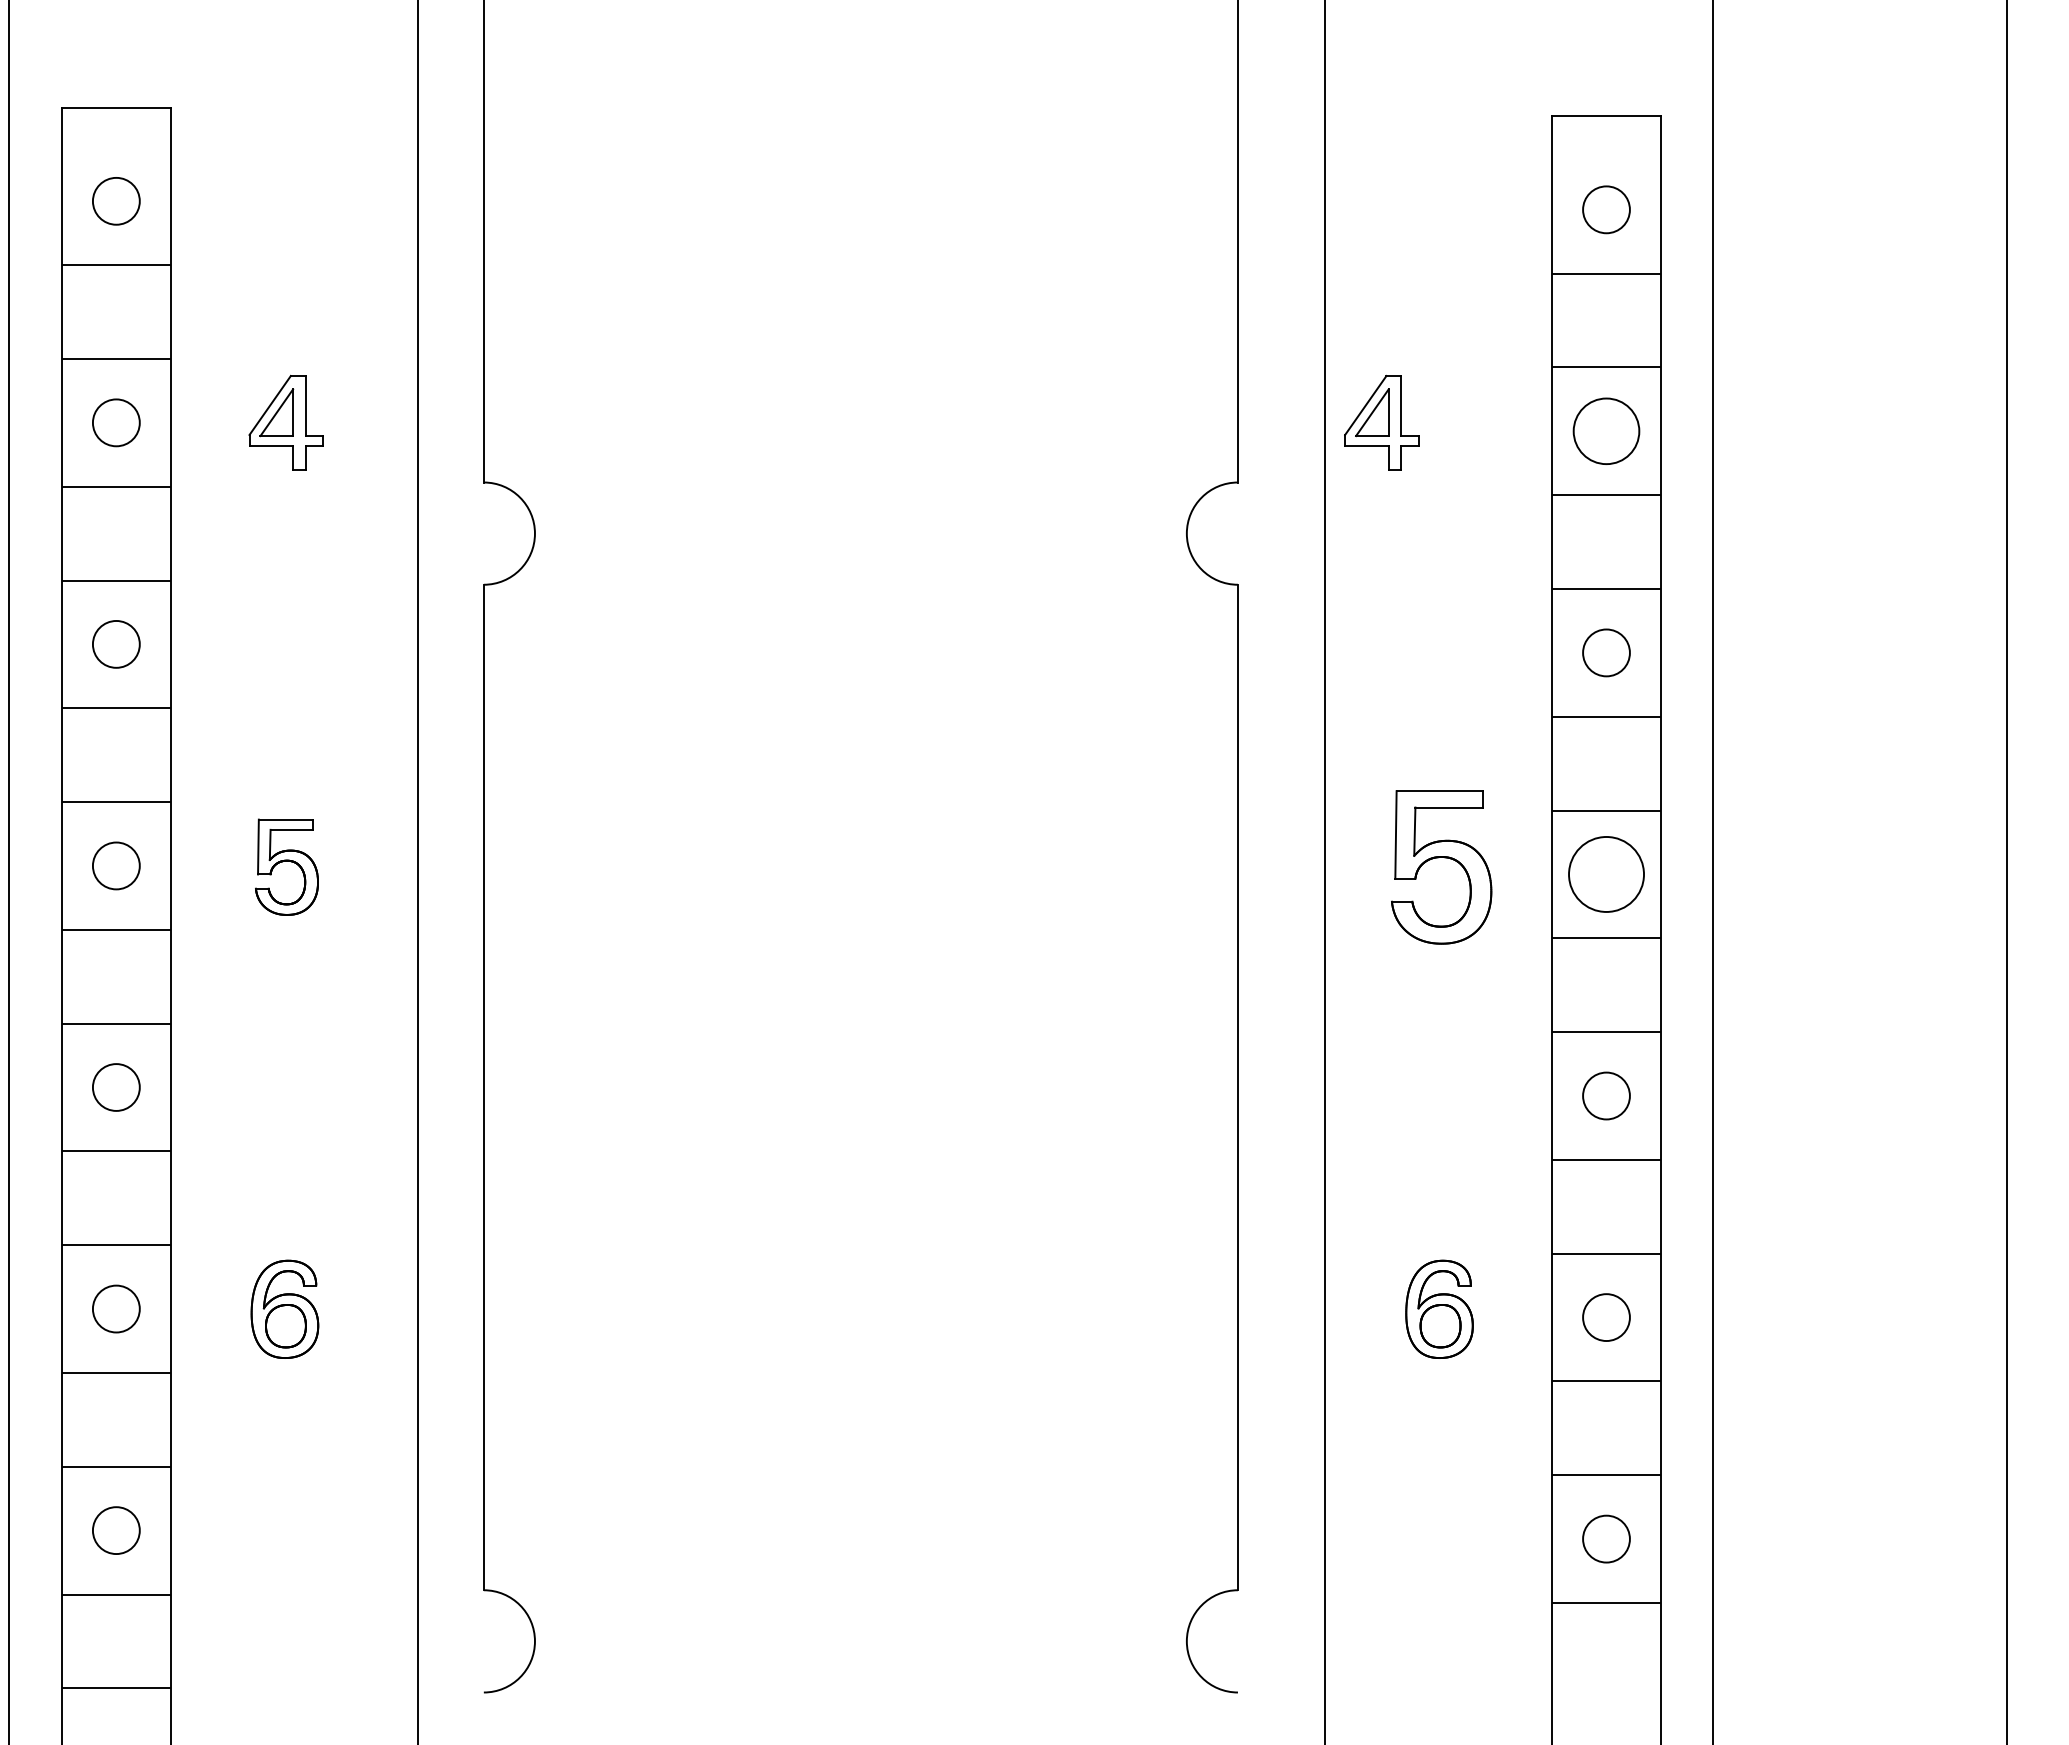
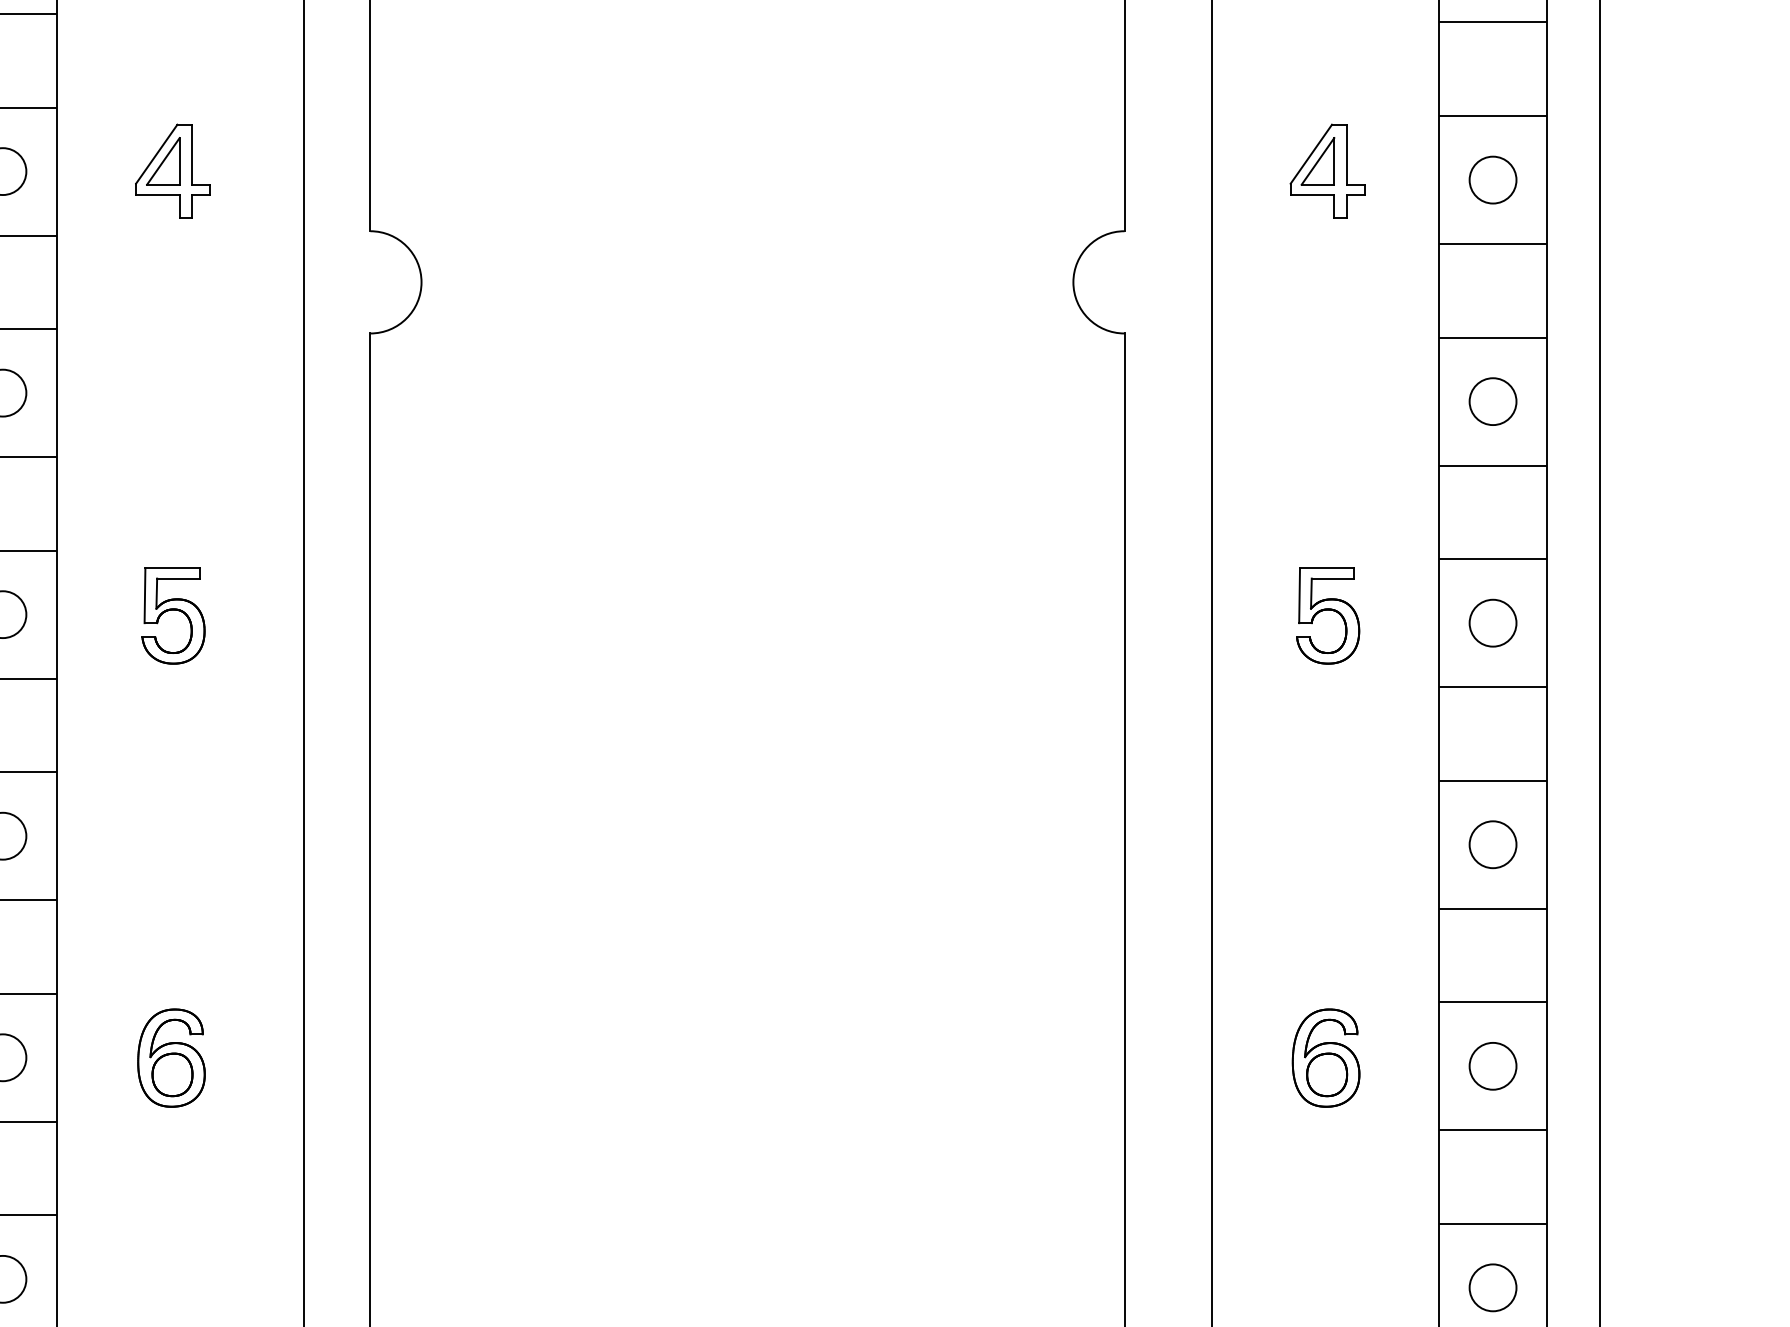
part: (1381, 422) -> (1327, 171), moved
circle: (1606, 431) -> (1493, 180), size x0.71
part: (1441, 866) -> (1328, 615), size x0.62
circle: (1606, 874) -> (1493, 623), size x0.62

